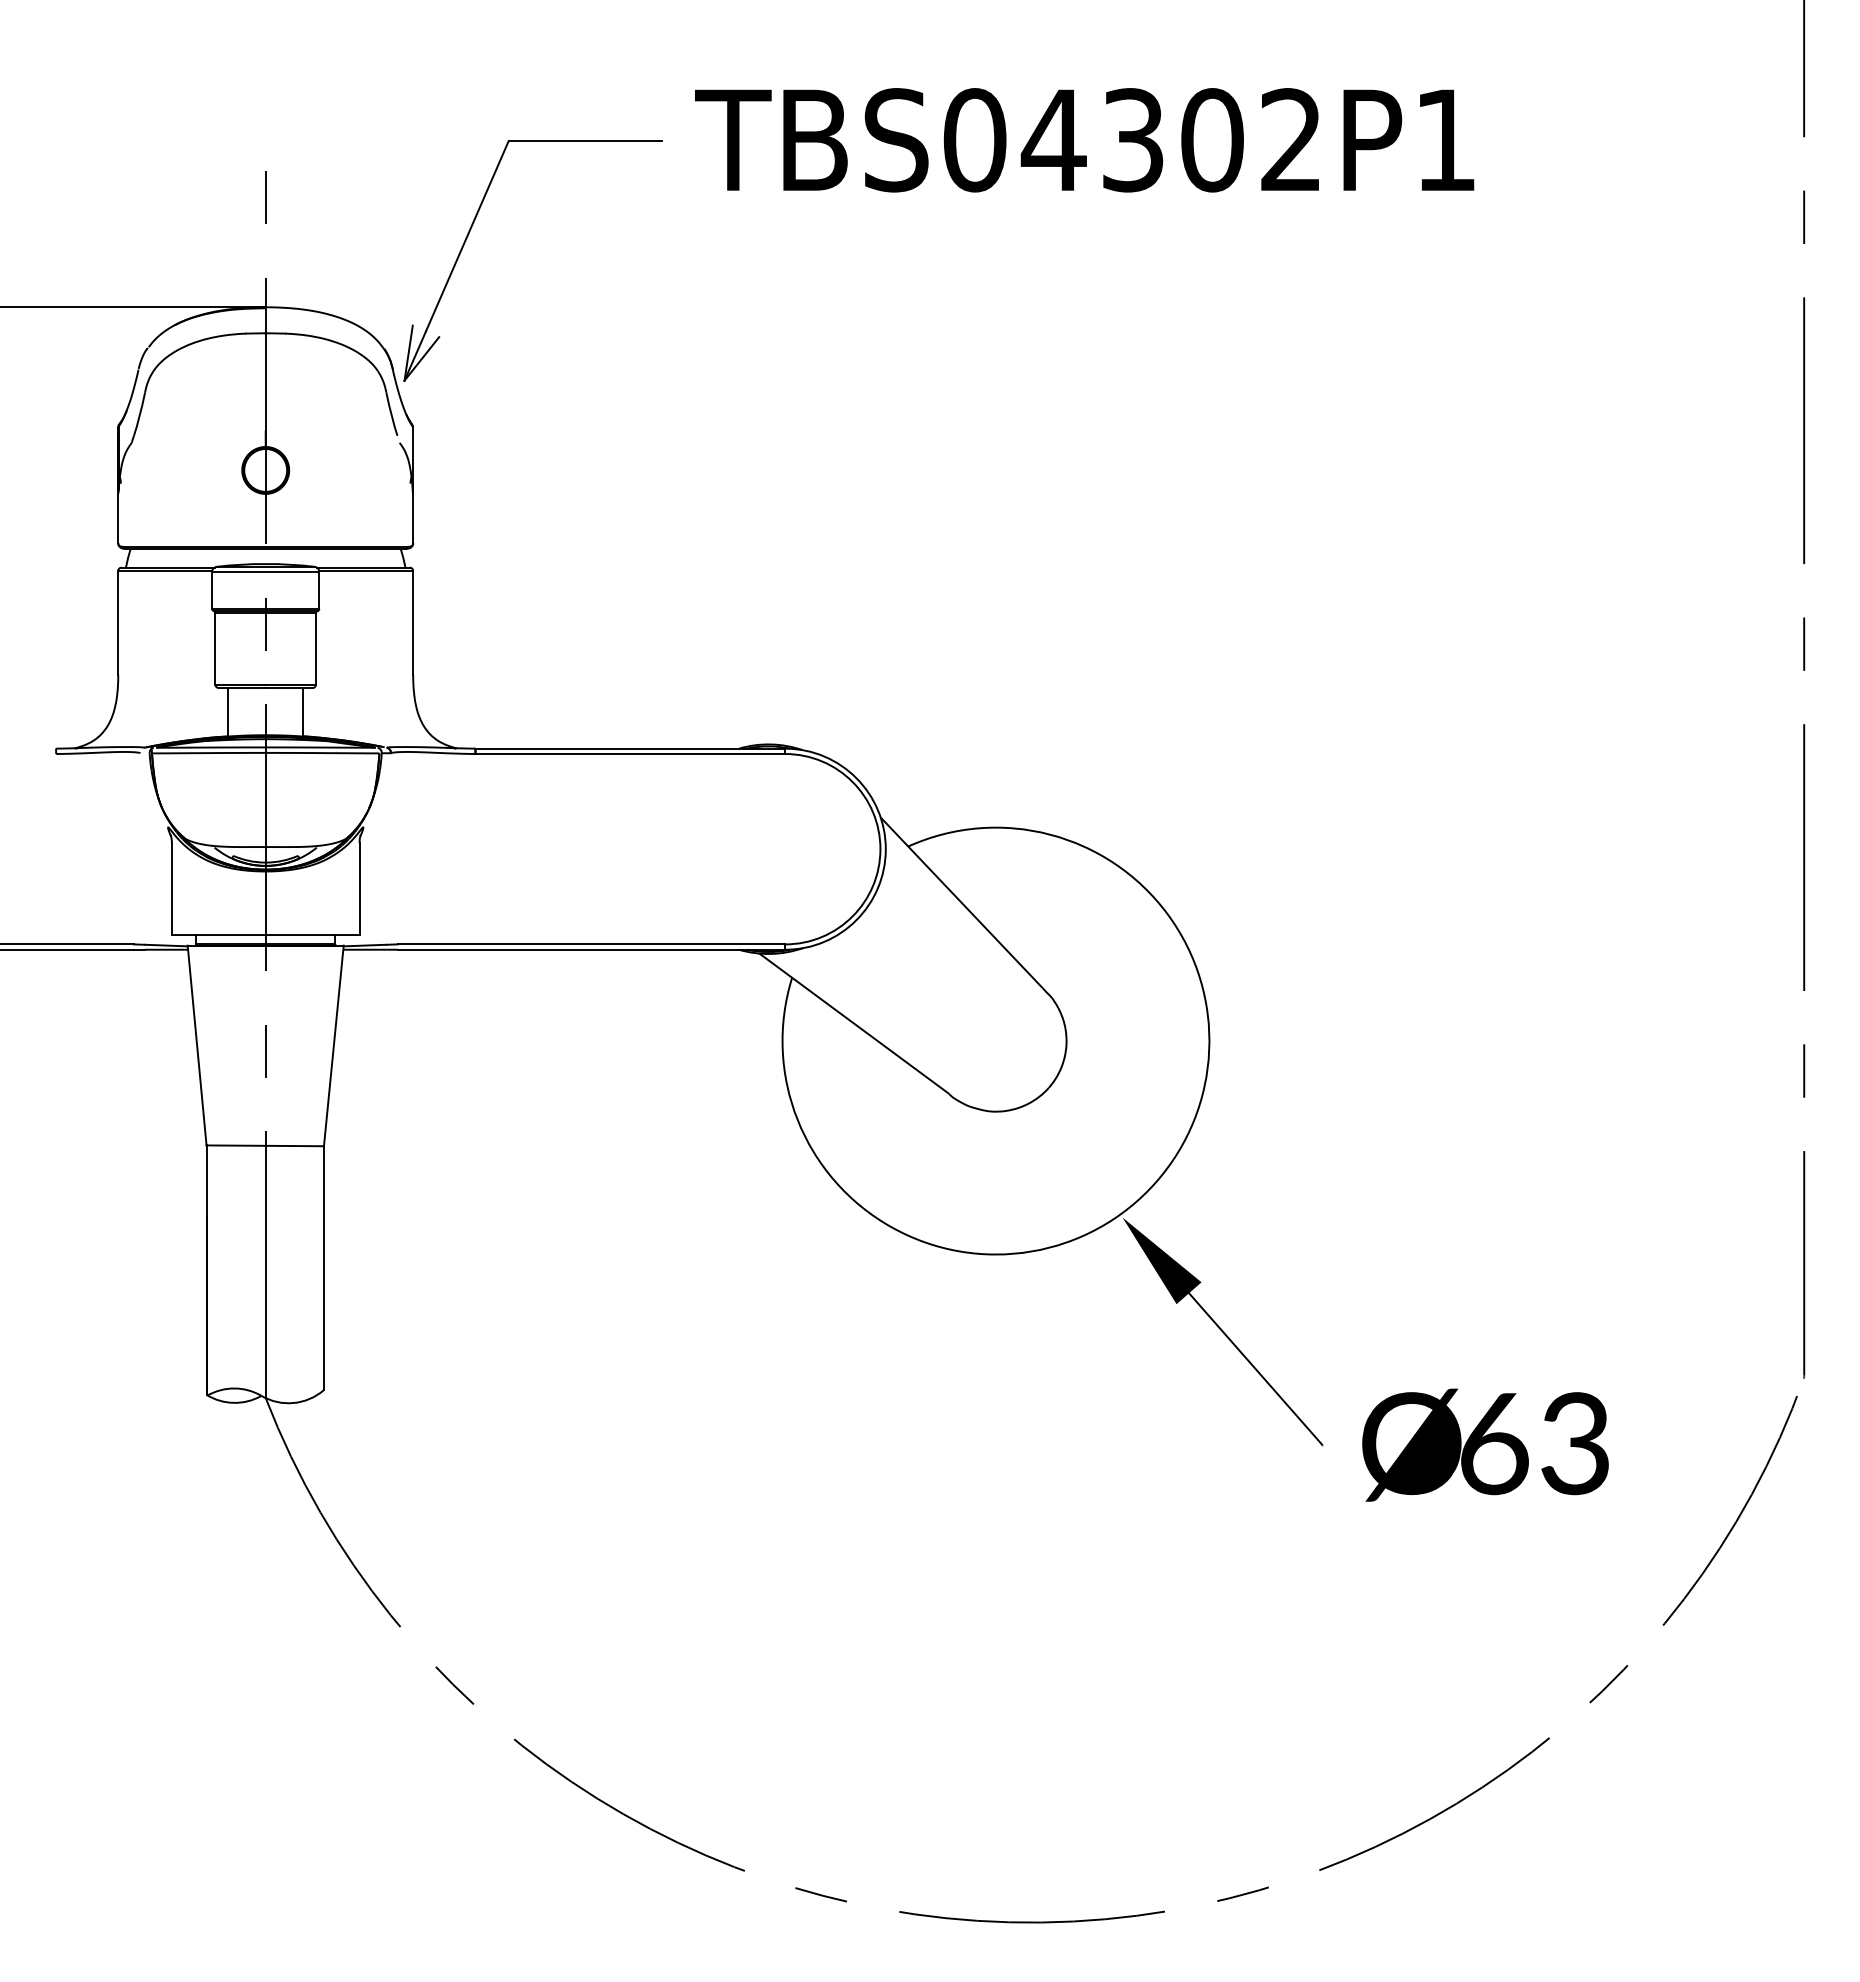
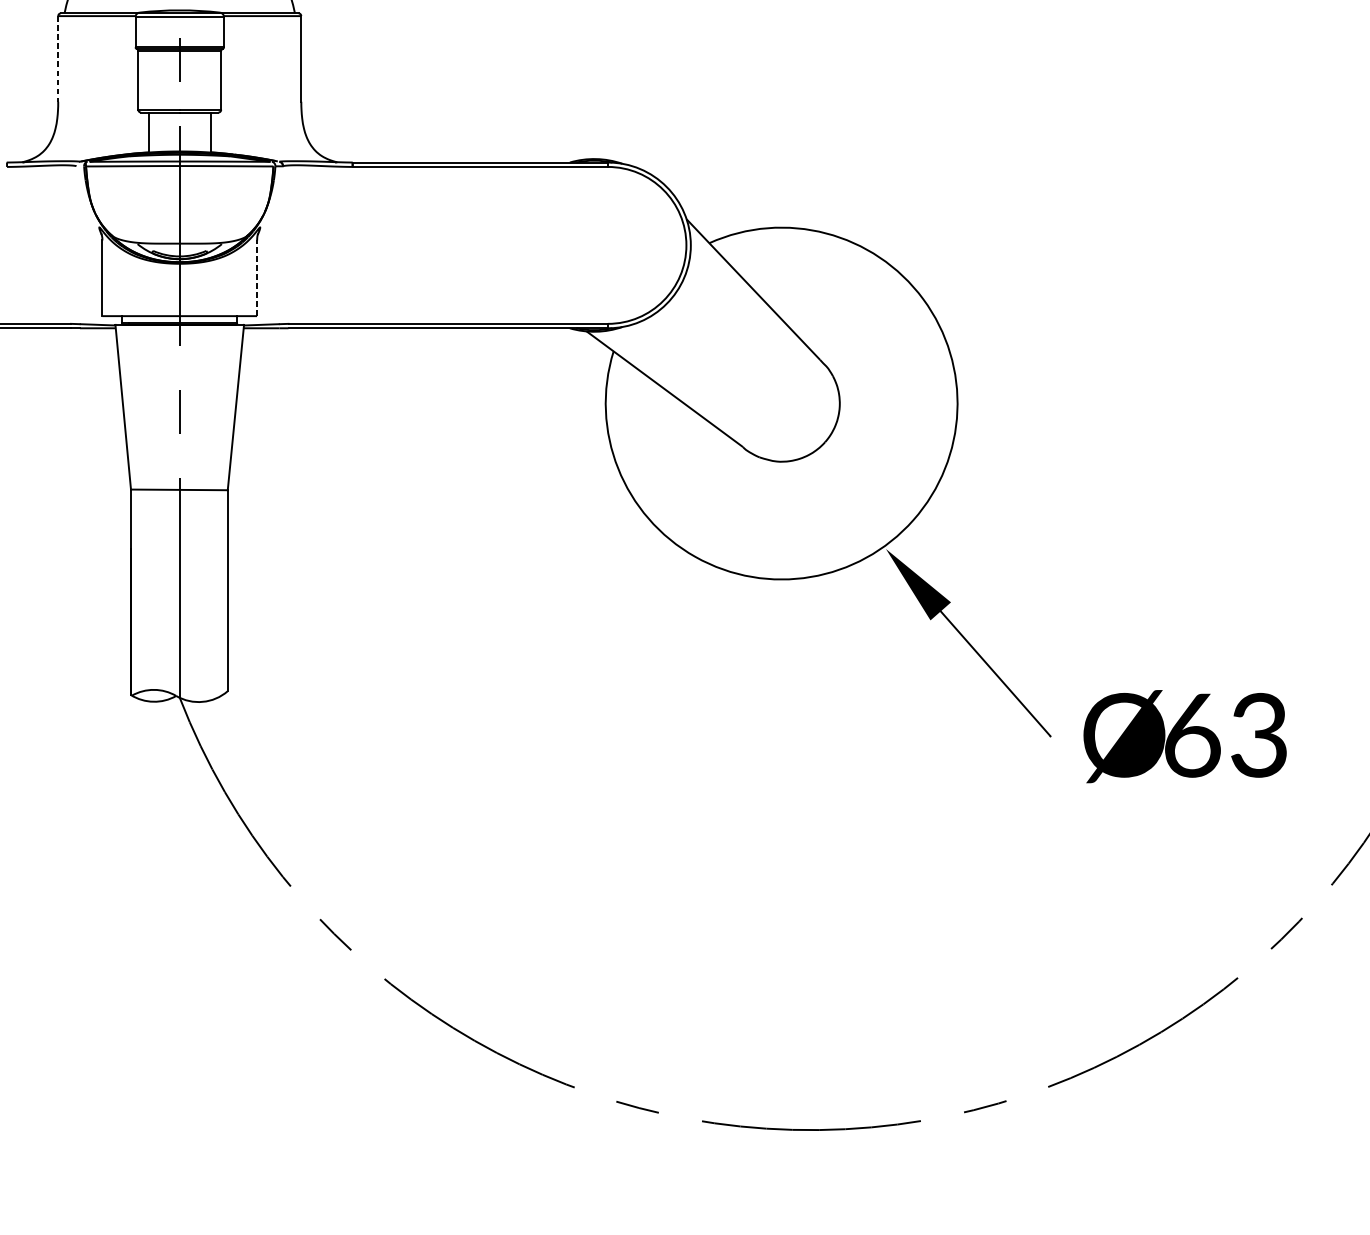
line: (118, 622) -> (58, 58), solid -> dashed
line: (359, 889) -> (257, 278), solid -> dashed

